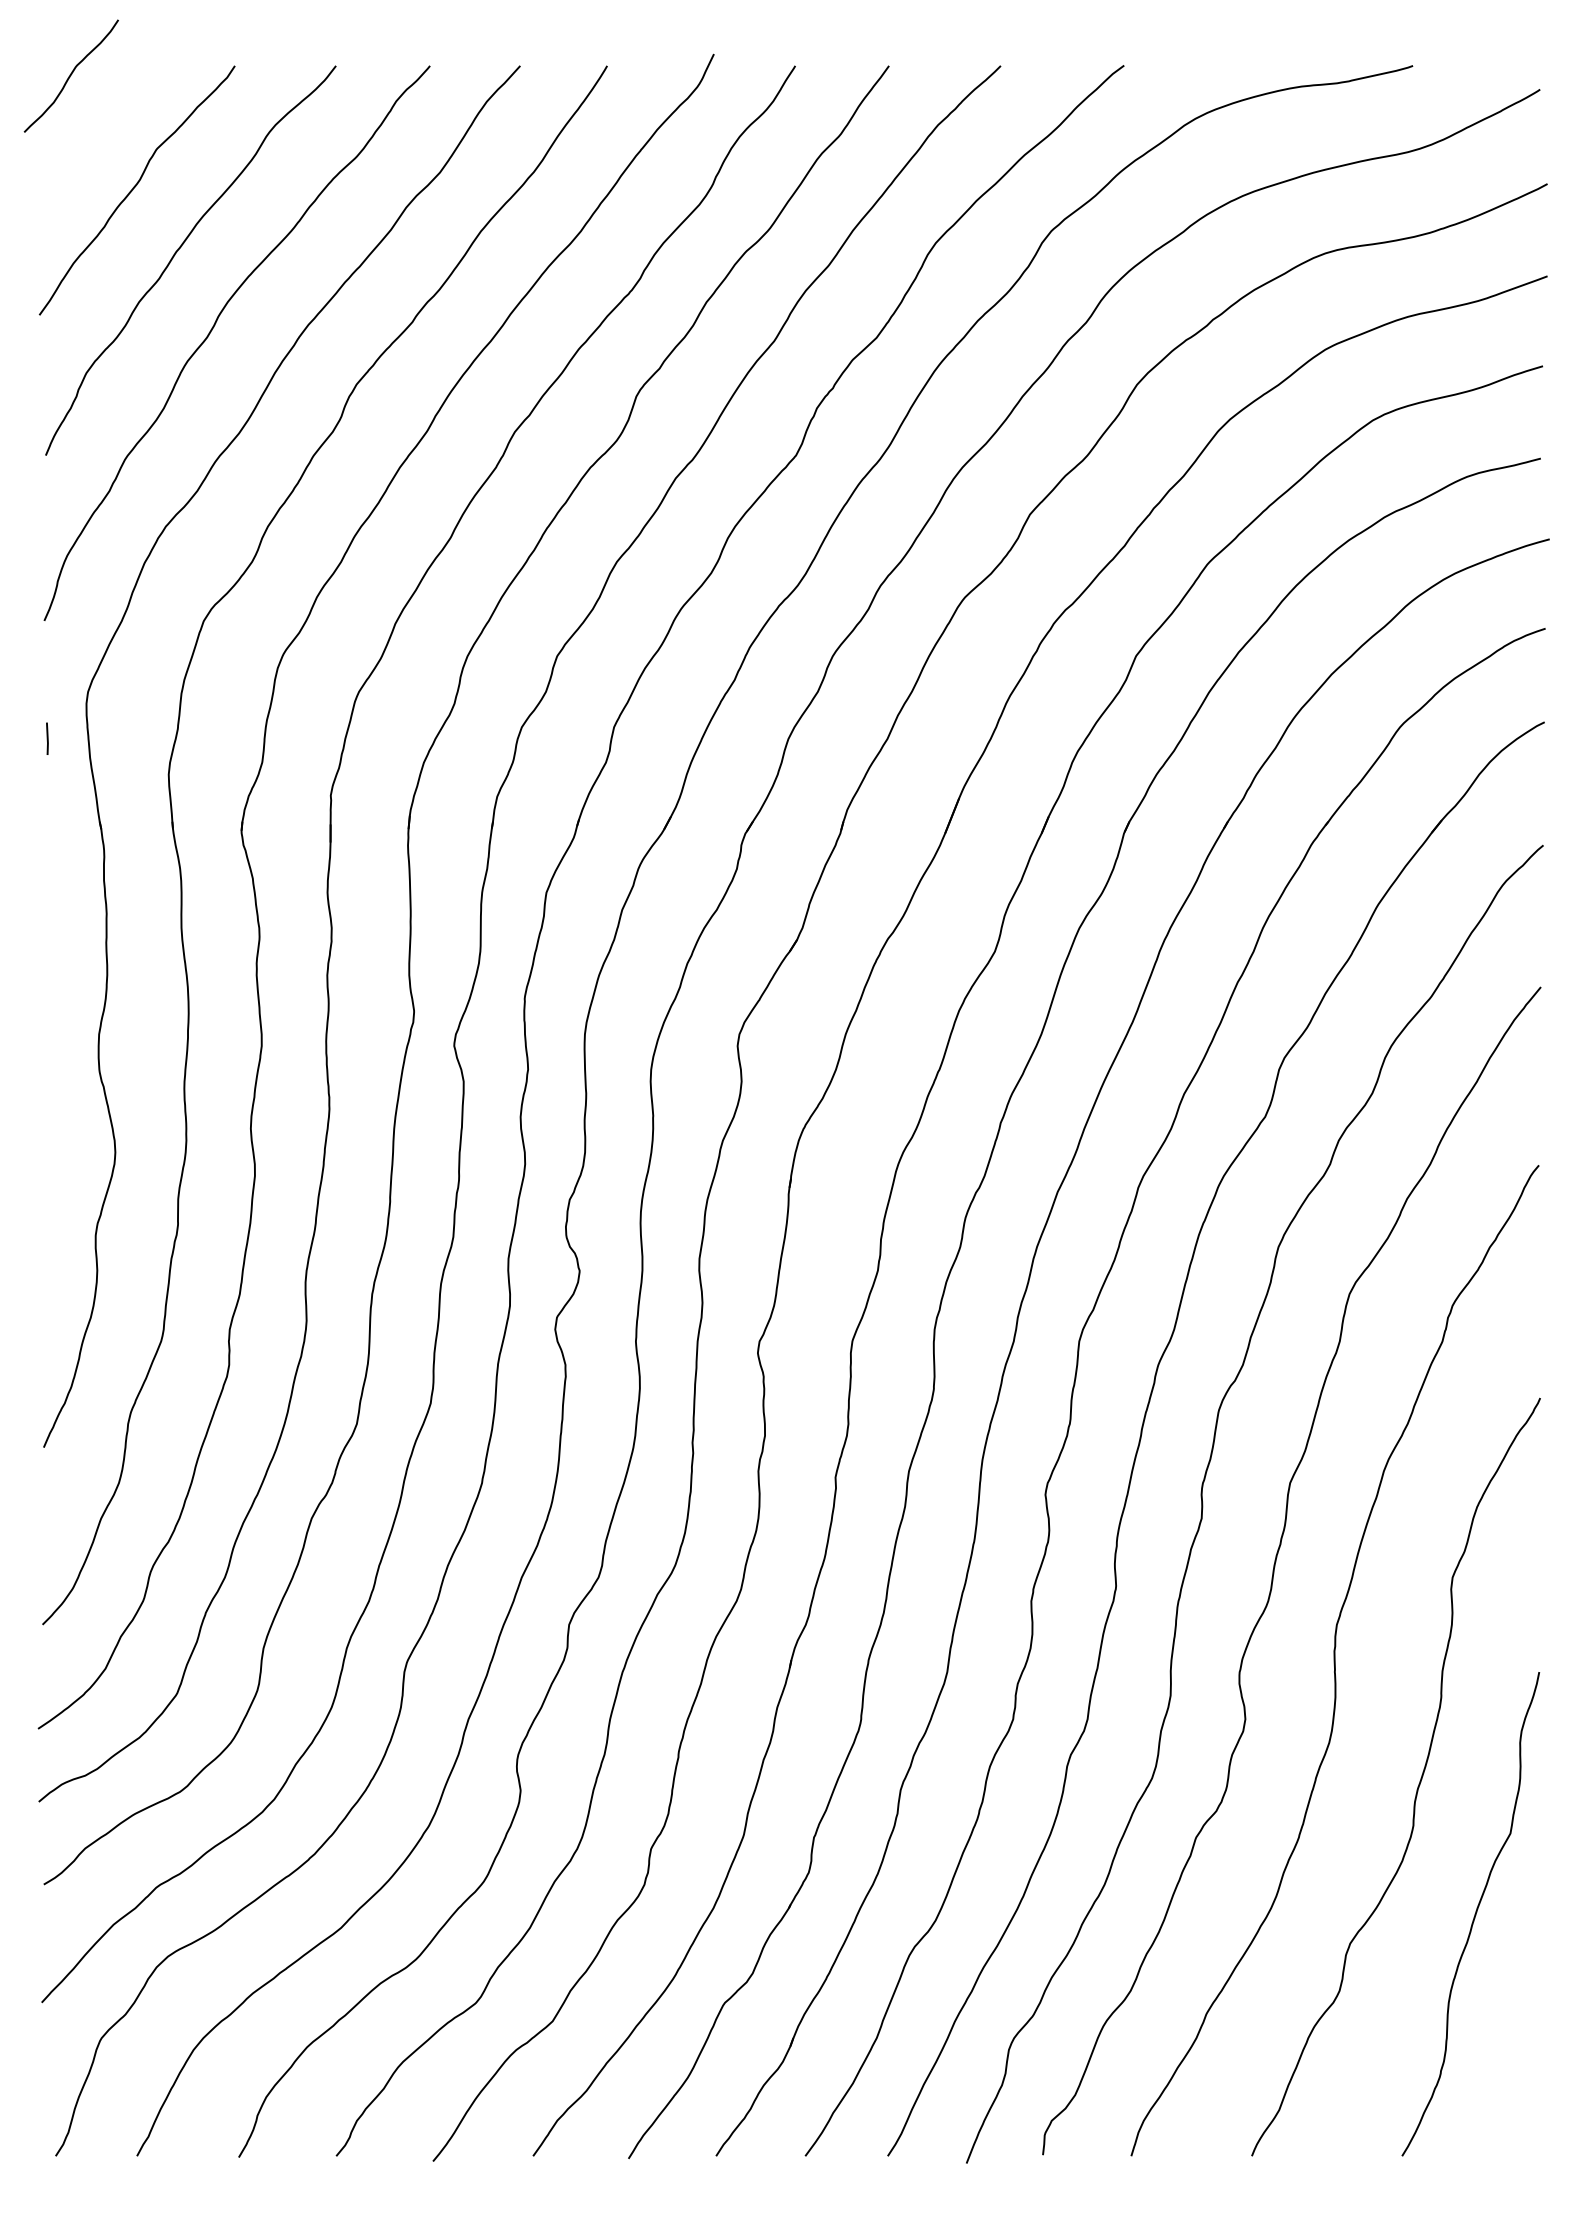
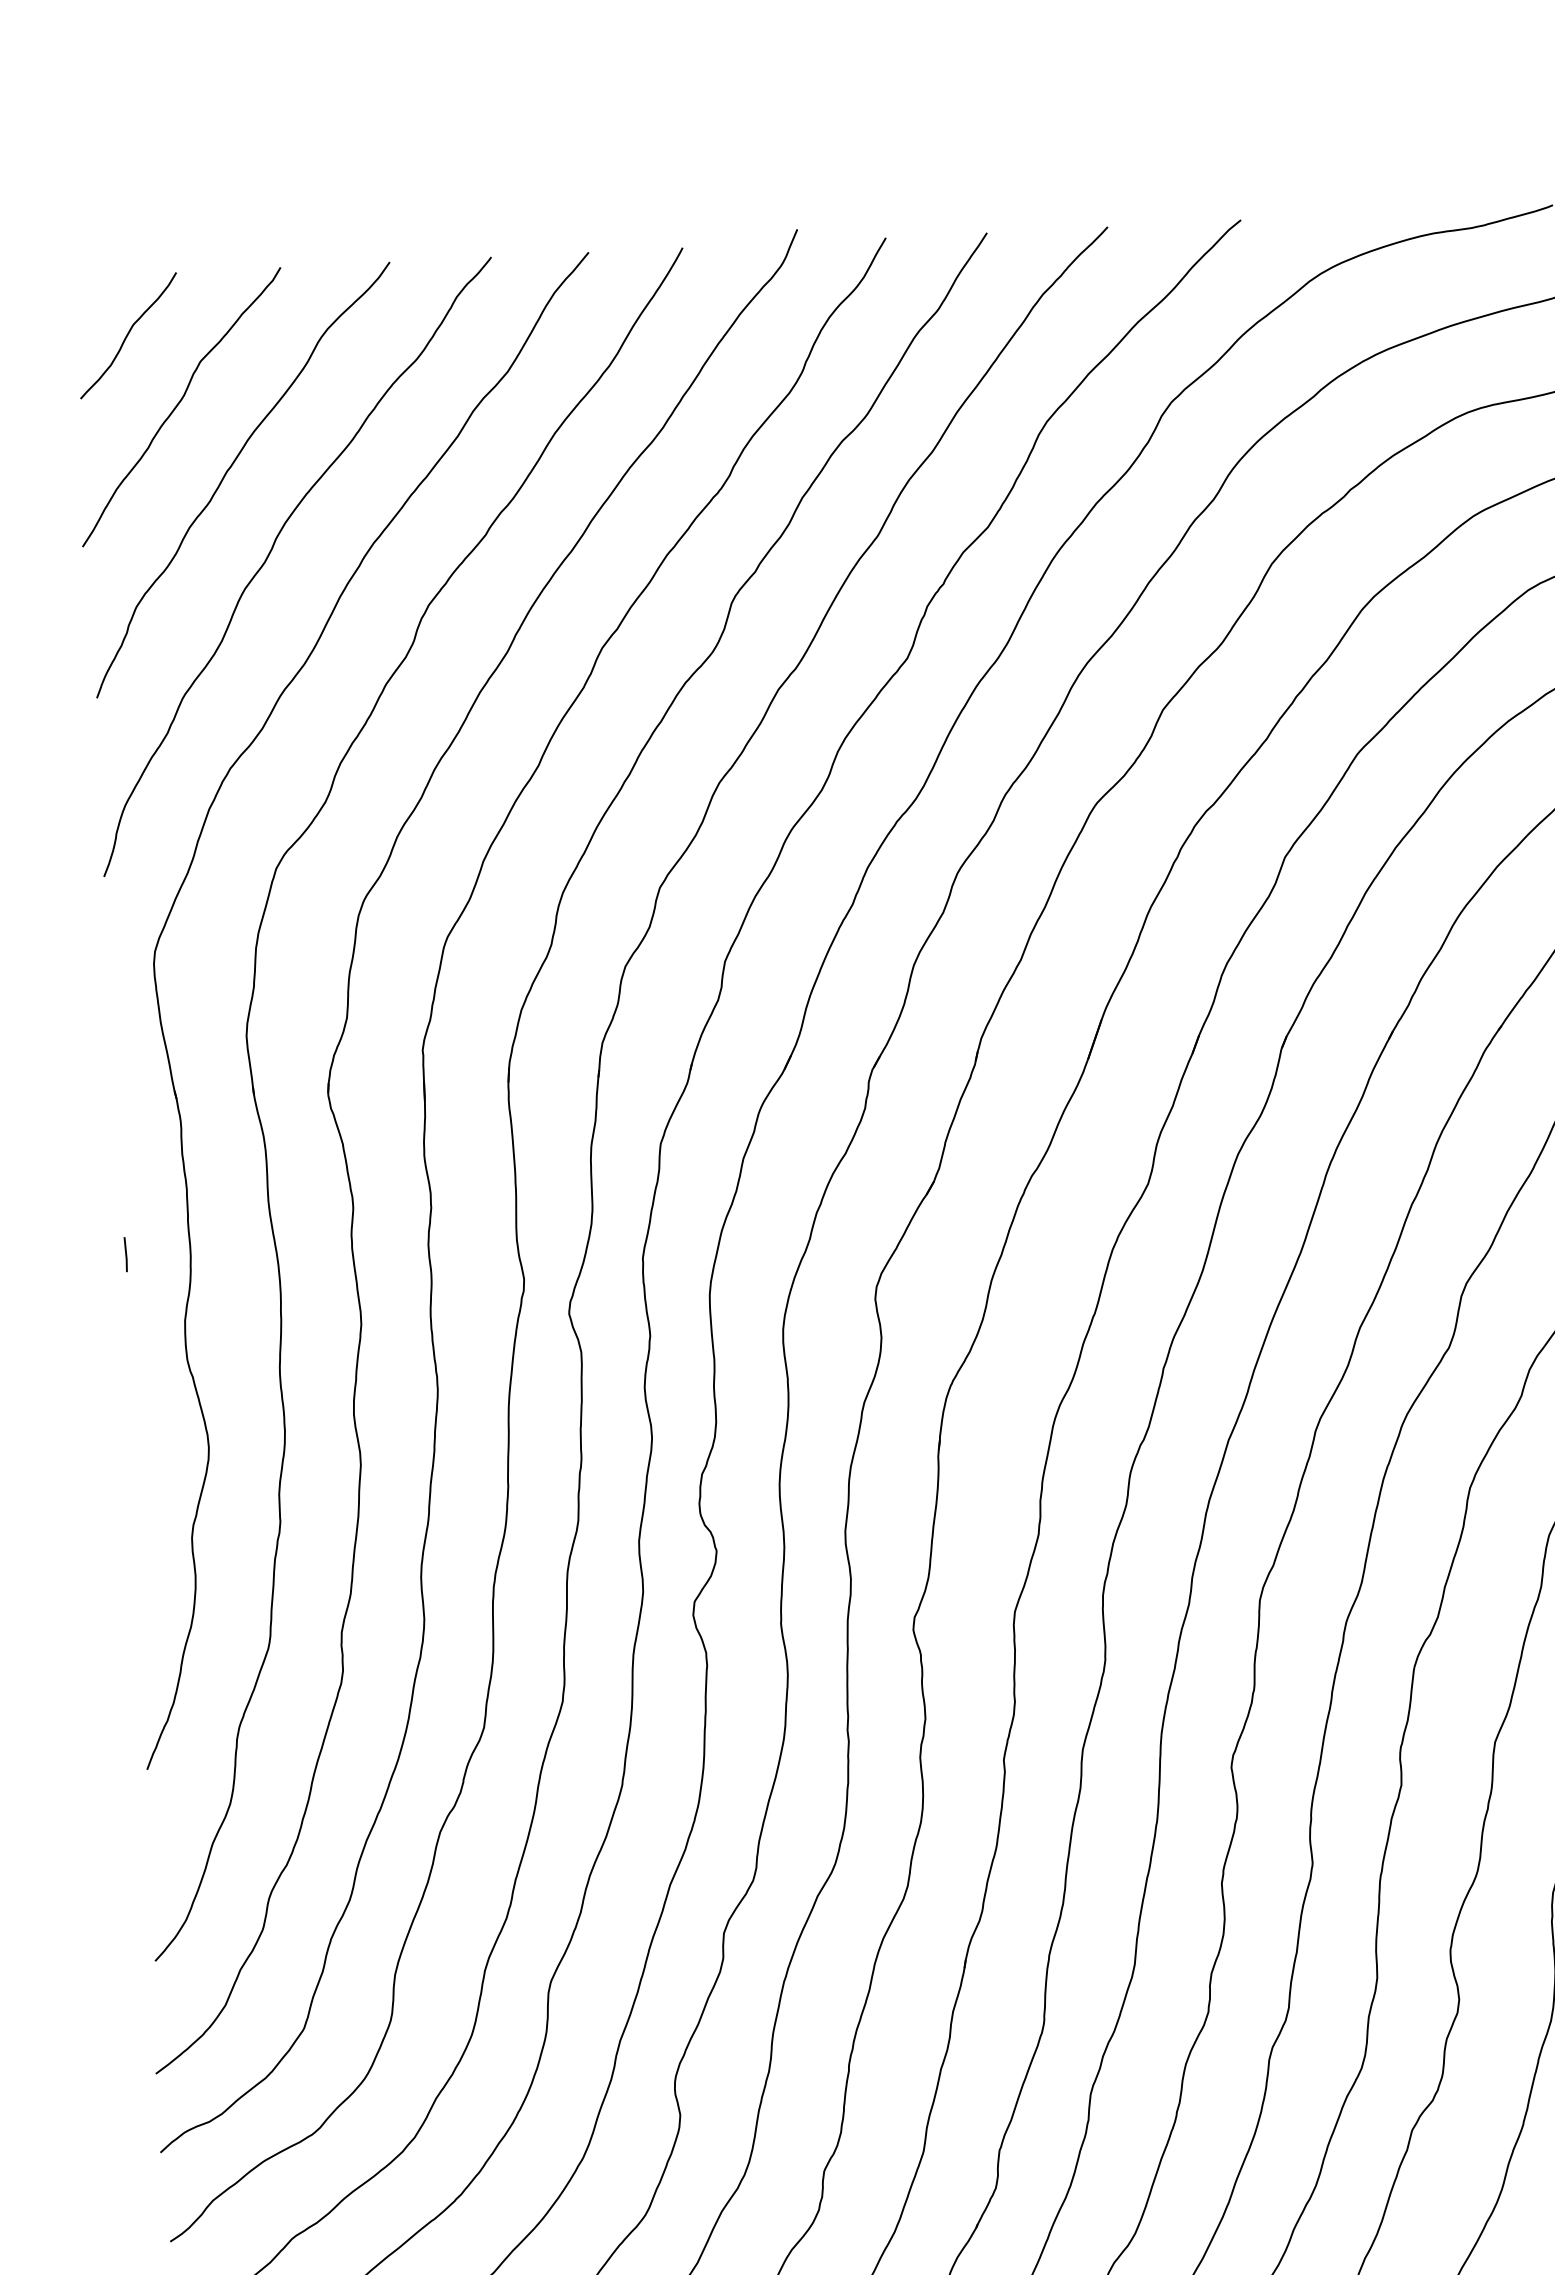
curve: (70, 75) -> (127, 335), moved
line: (47, 738) -> (125, 1254), moved

